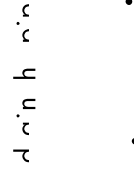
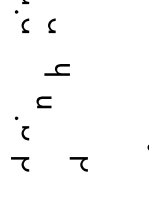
part: (48, 35) -> (51, 25), added
part: (24, 73) -> (57, 69), moved
part: (28, 103) -> (43, 101), moved
part: (71, 155) -> (78, 163), added

